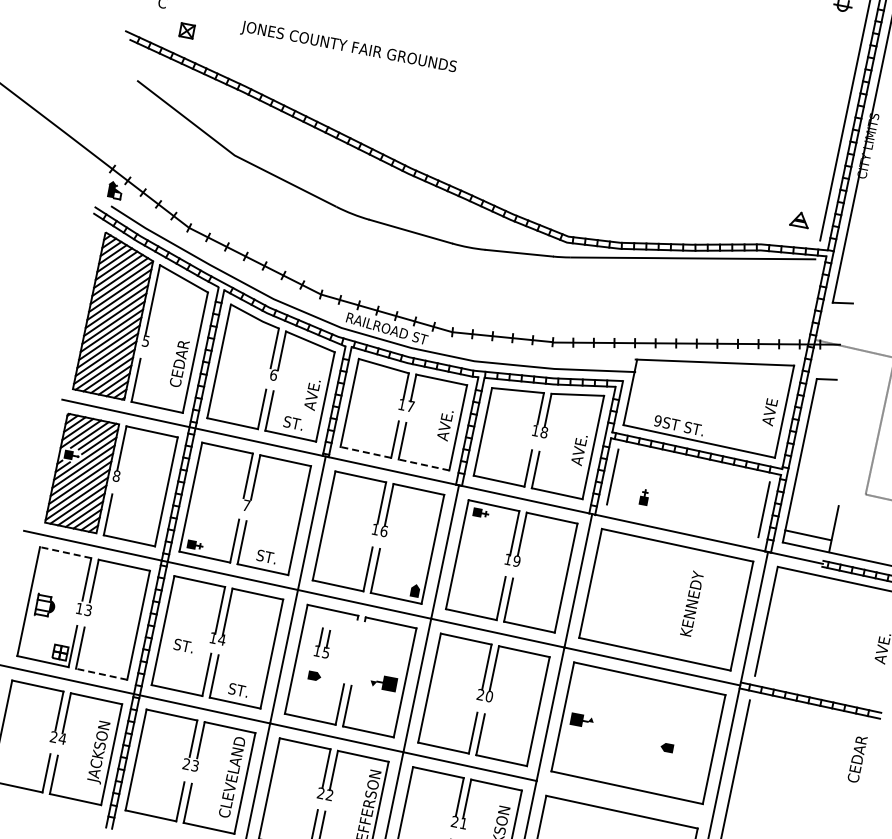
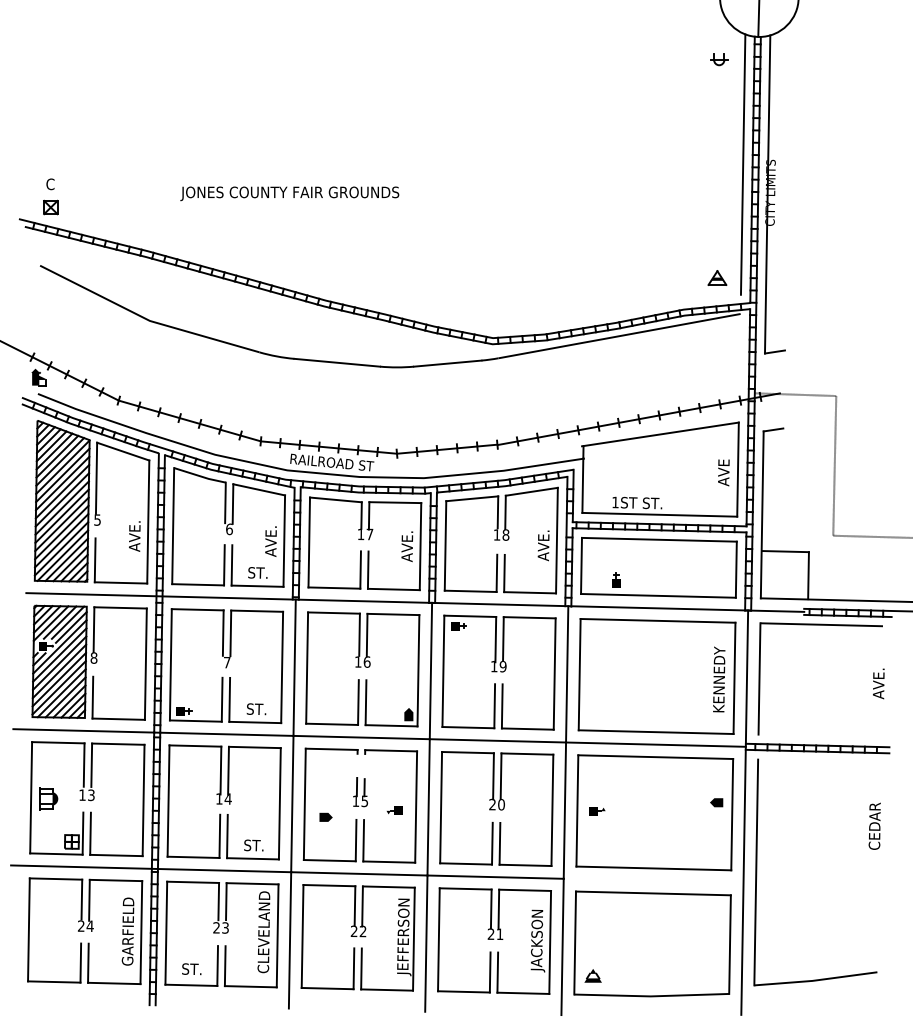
part: (186, 30) -> (50, 207), moved
text: (348, 47) -> (289, 193), moved
text: (179, 363) -> (134, 535), CEDAR -> AVE.
text: (658, 421) -> (615, 502), 9ST -> 1ST
line: (365, 452) -> (334, 588), dashed -> solid
line: (423, 464) -> (393, 589), dashed -> solid
line: (693, 465) -> (658, 539), added
line: (682, 520) -> (658, 595), added
line: (807, 535) -> (784, 551), moved
line: (64, 552) -> (57, 742), dashed -> solid
text: (692, 603) -> (719, 679), moved
part: (323, 643) -> (360, 792), moved
text: (183, 646) -> (191, 969), moved
line: (100, 674) -> (115, 855), dashed -> solid
part: (383, 682) -> (394, 810), size x0.62
part: (582, 721) -> (597, 811), size x0.71
part: (666, 747) -> (716, 802), moved
text: (99, 751) -> (128, 931), JACKSON -> GARFIELD
text: (857, 758) -> (874, 825), moved

